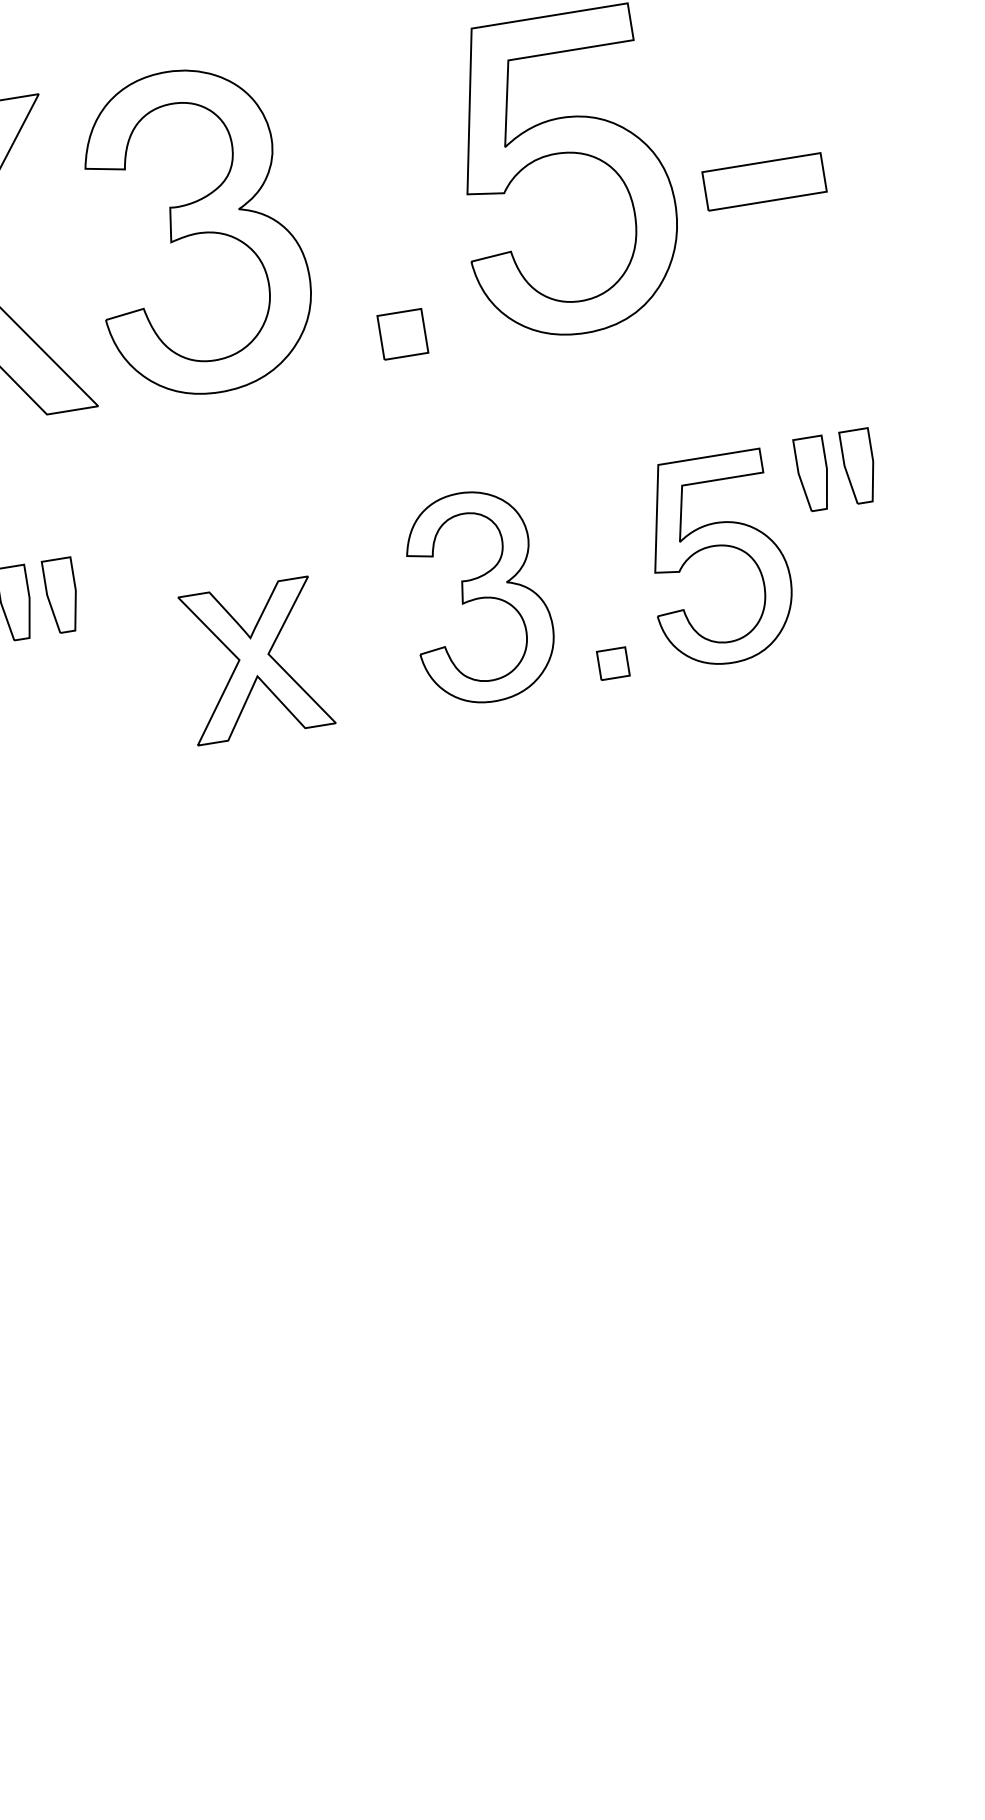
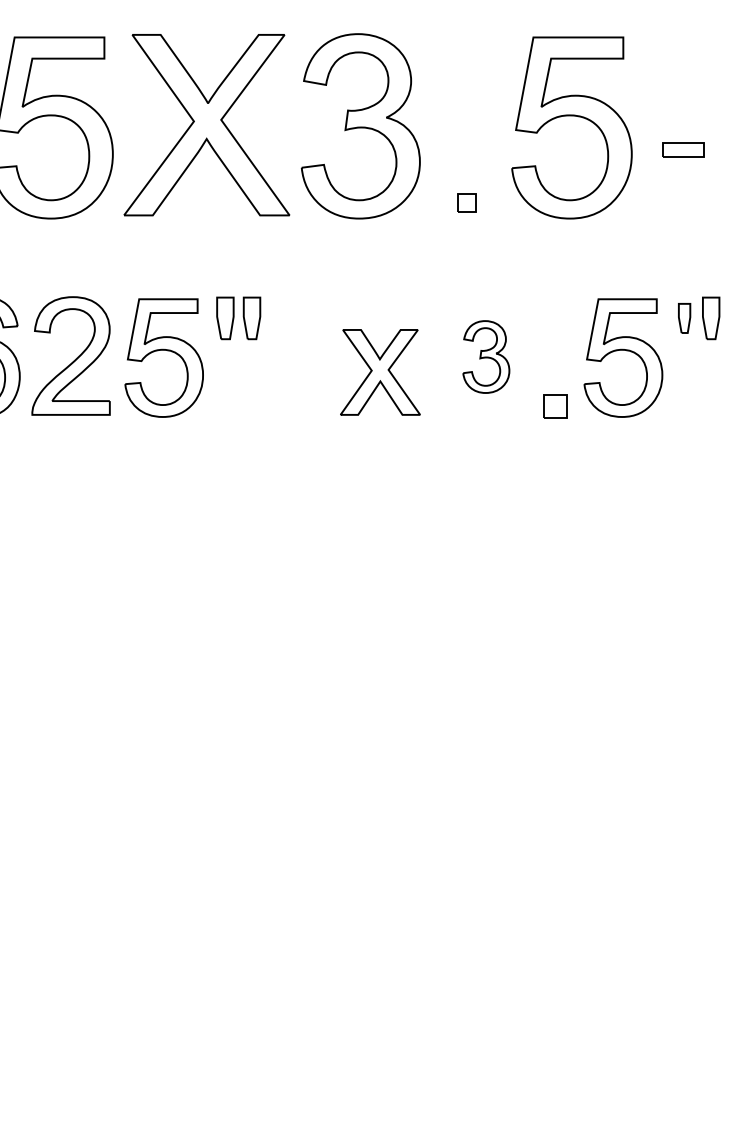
part: (763, 180) -> (683, 149), size x0.6
part: (401, 334) -> (466, 202), size x0.7
part: (813, 474) -> (684, 318), size x0.7
part: (479, 595) -> (486, 356), size x0.6
part: (255, 660) -> (380, 372), moved
part: (612, 663) -> (554, 406), size x1.4

